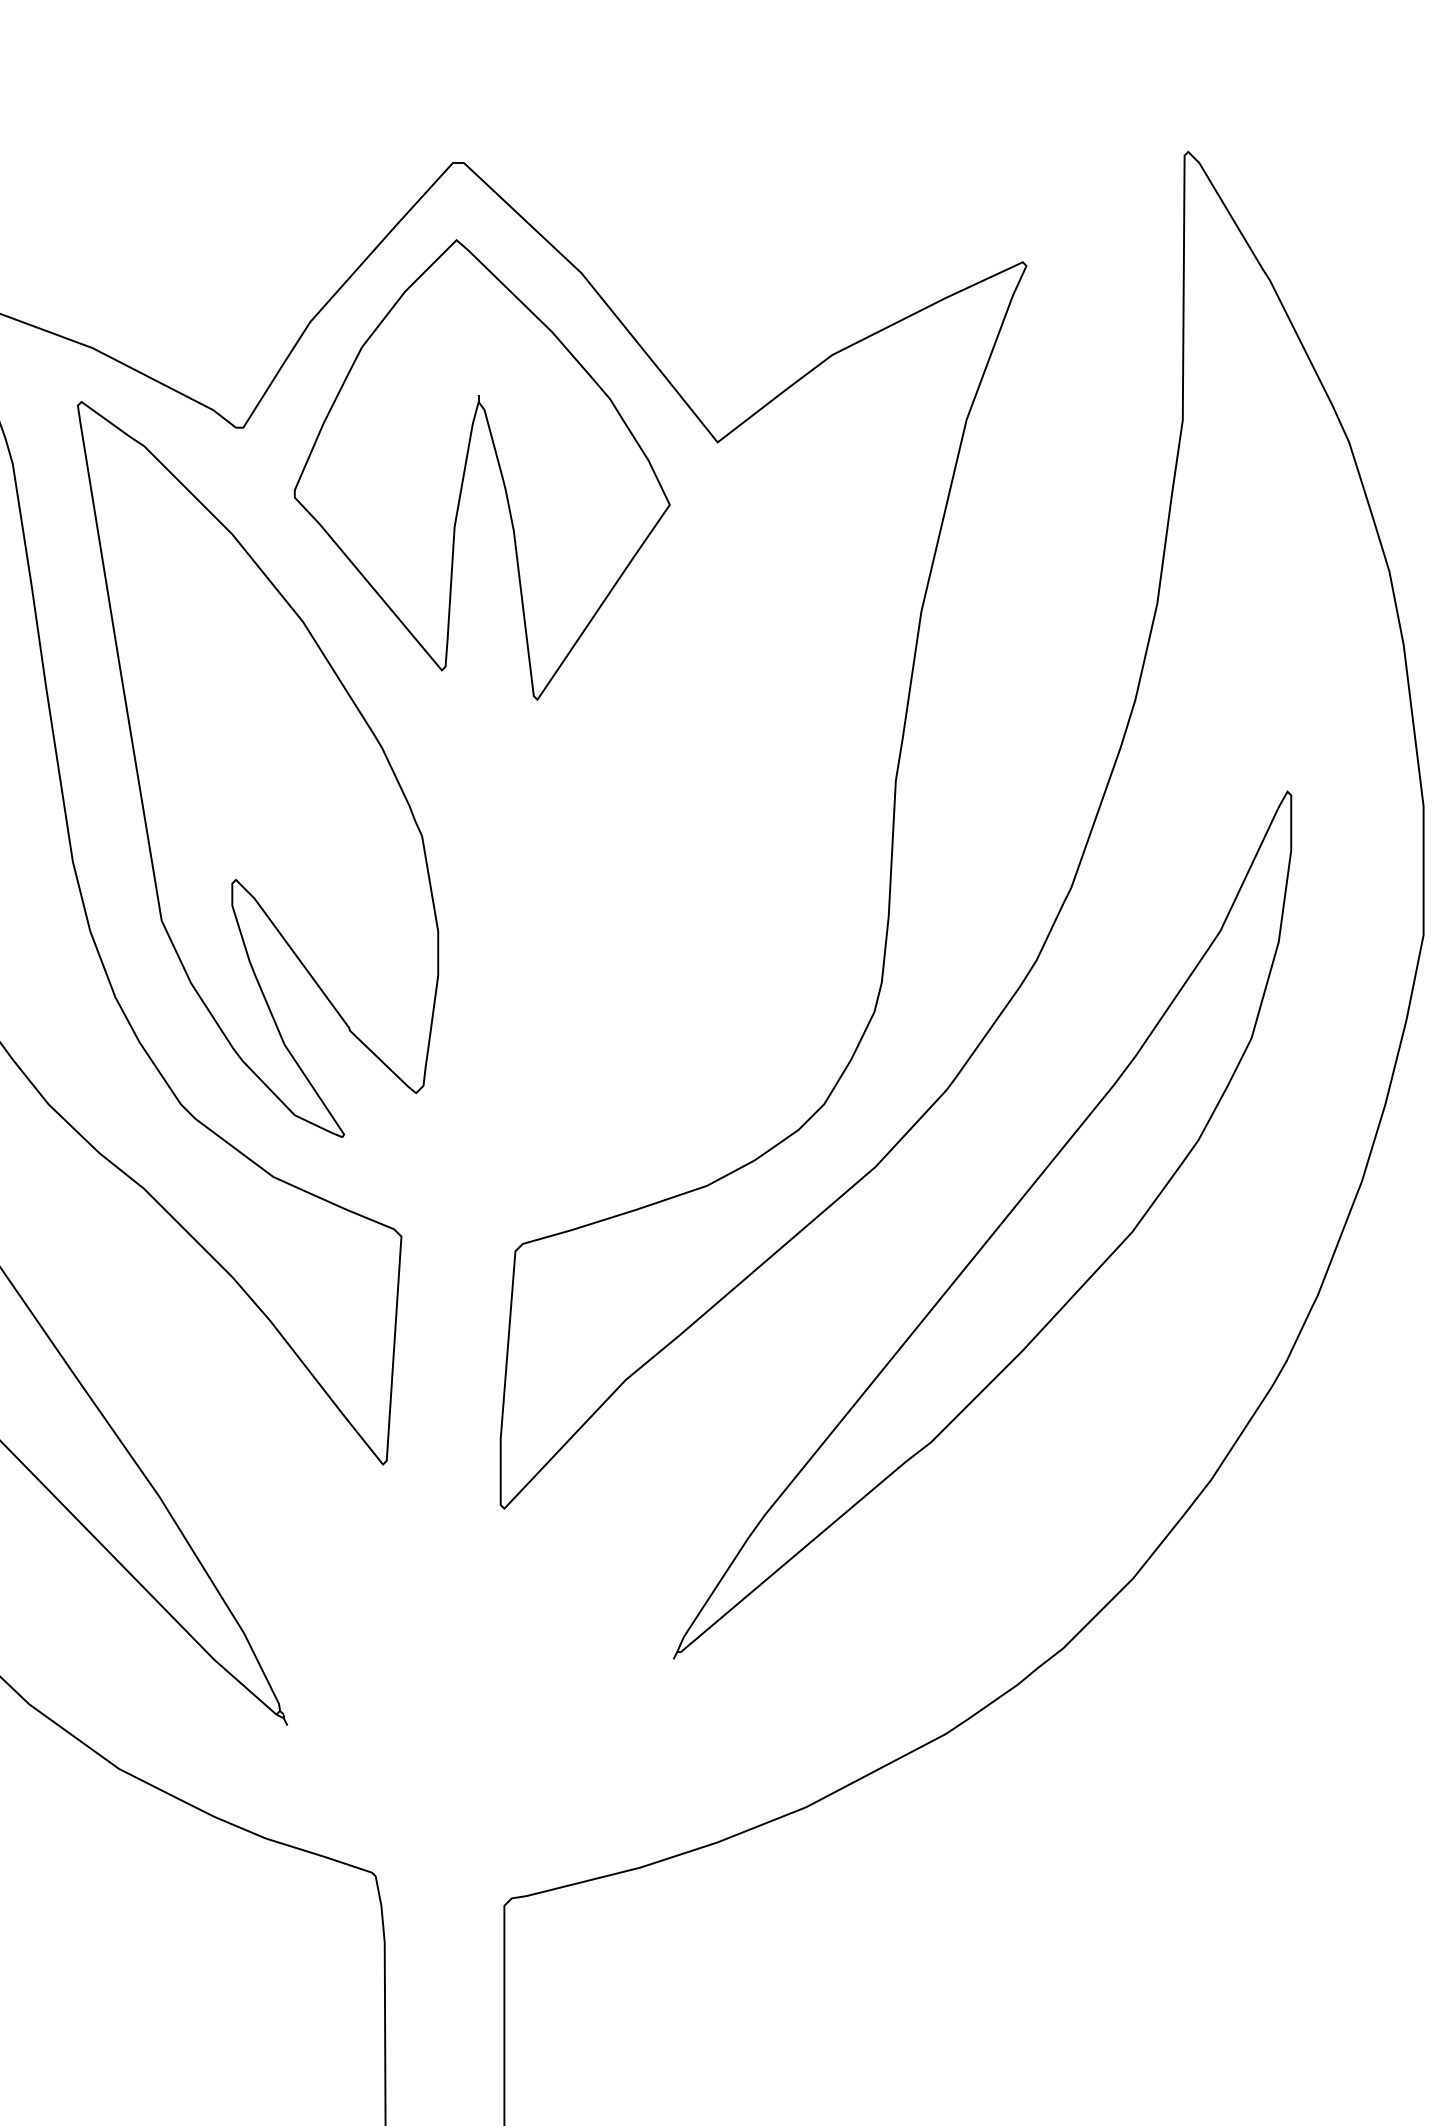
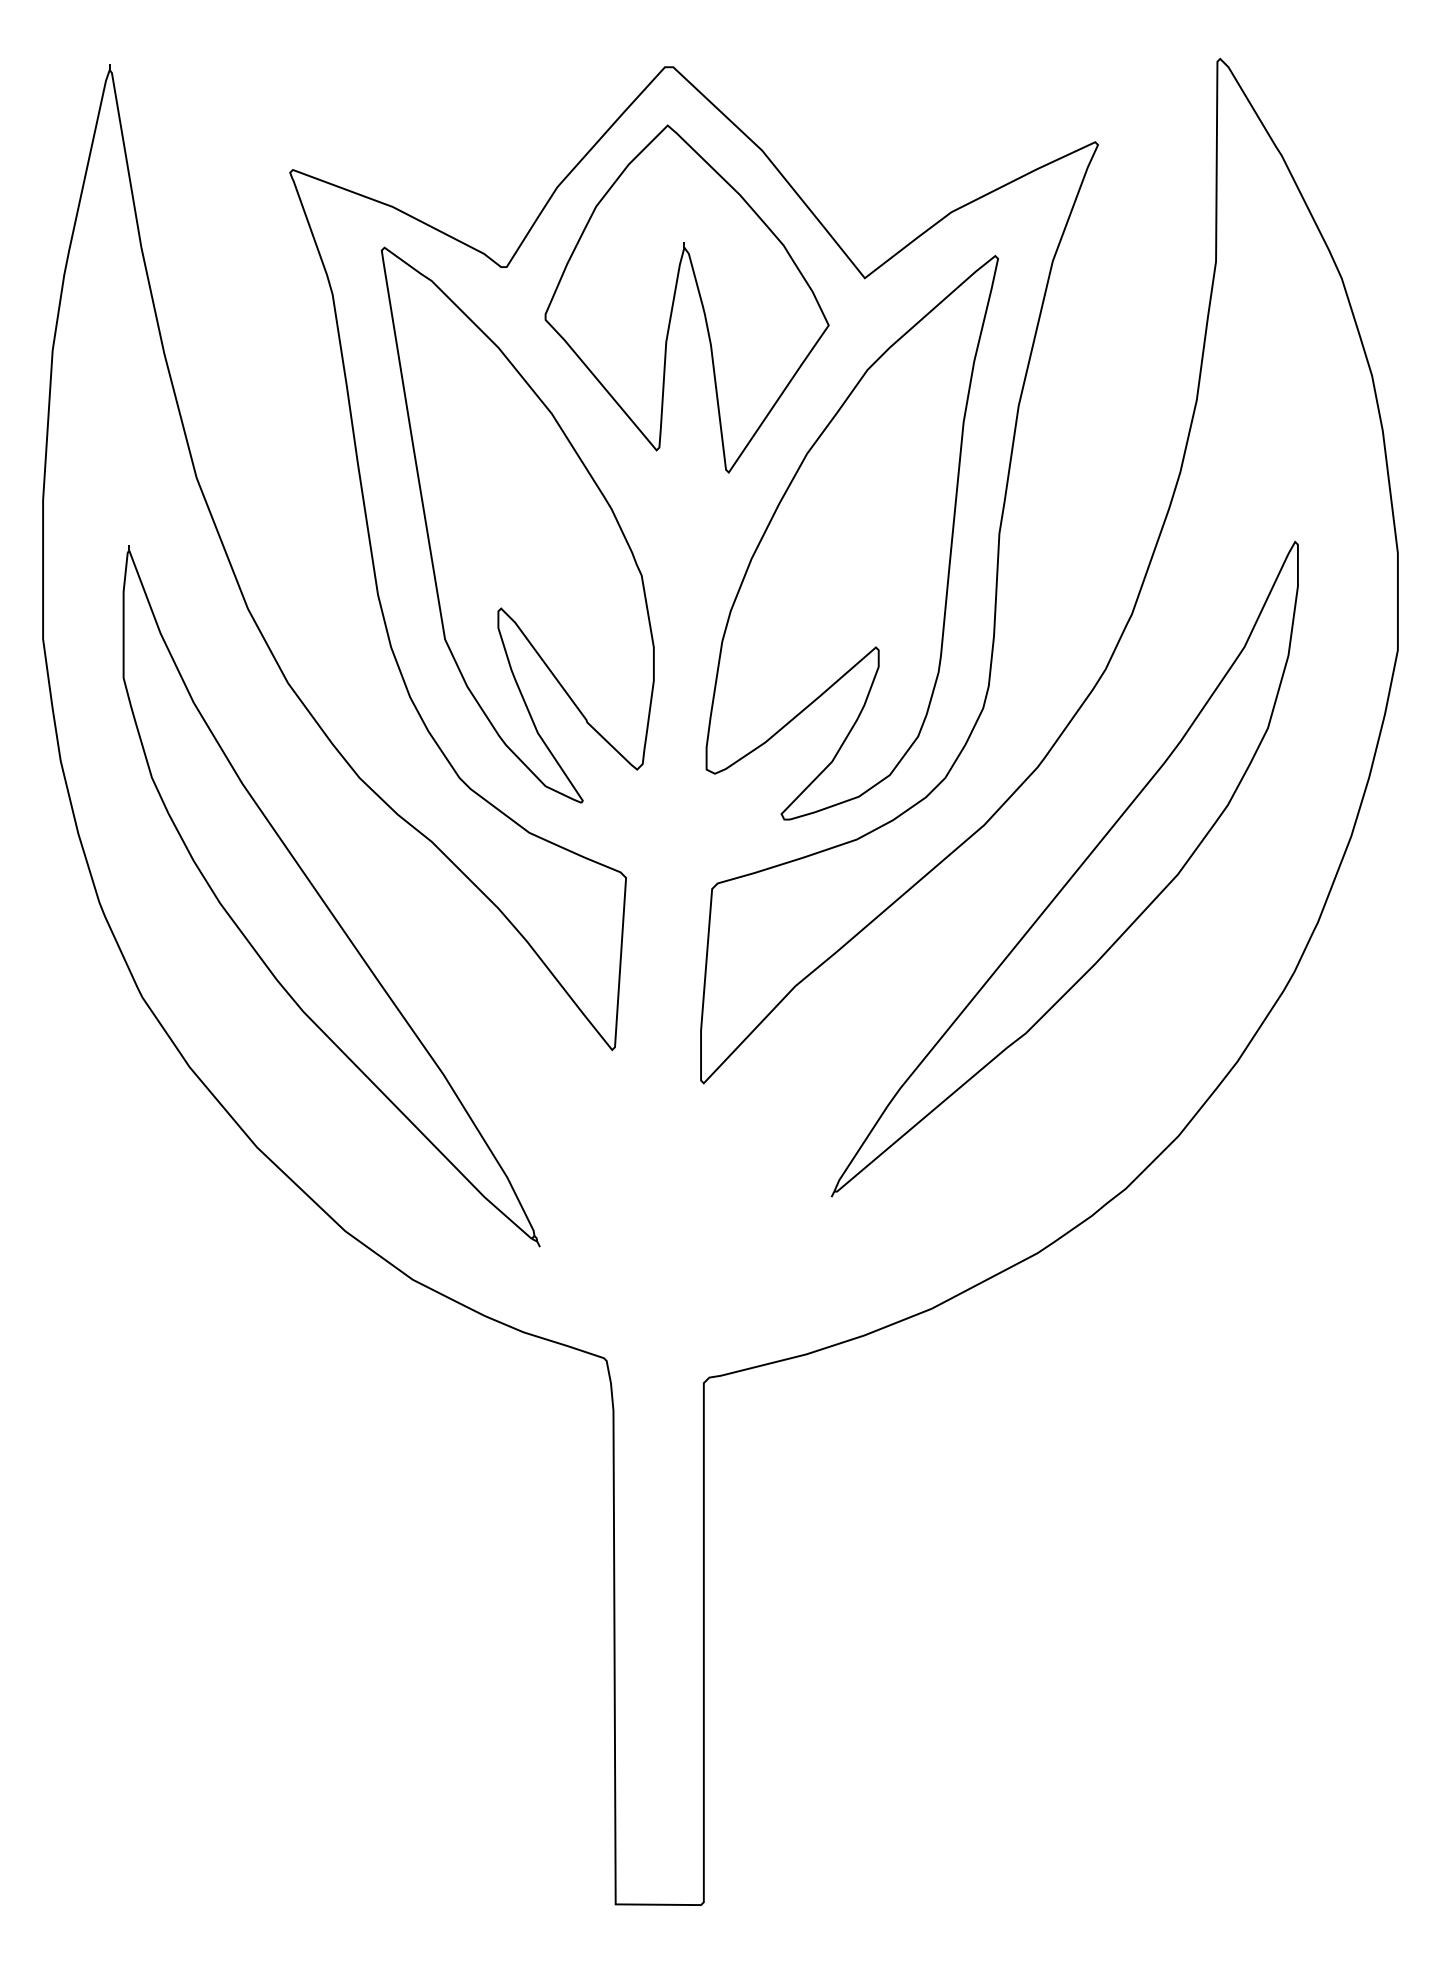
part: (699, 785) -> (851, 537), added

